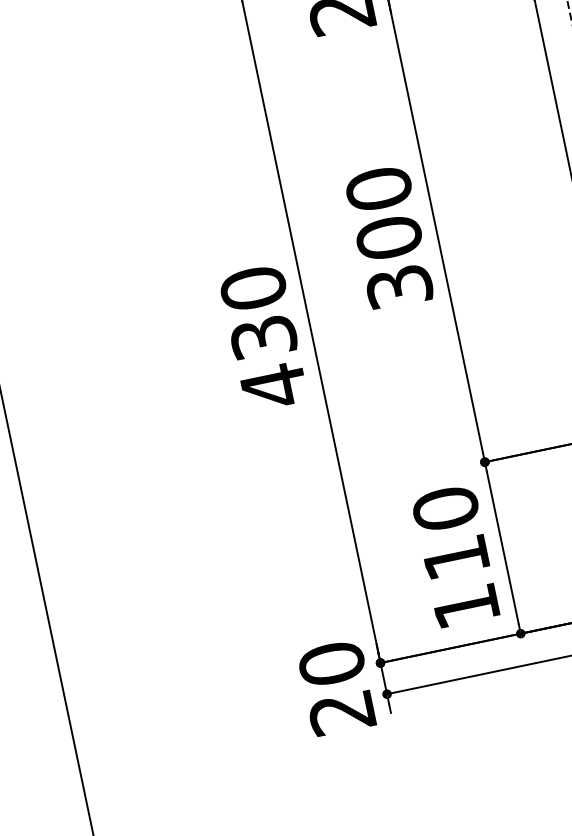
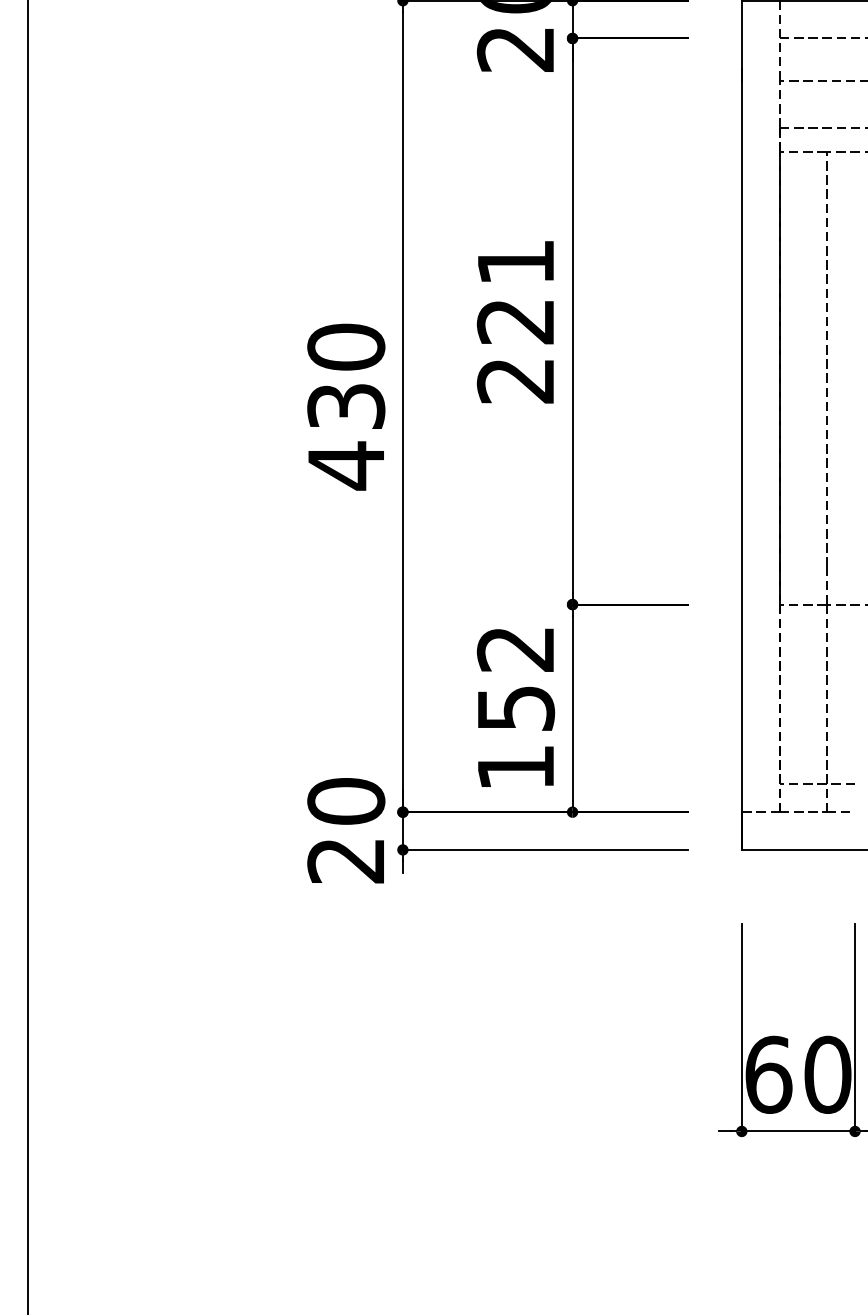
text: (388, 237) -> (515, 320), 300 -> 221
text: (450, 532) -> (515, 677), 110 -> 152

